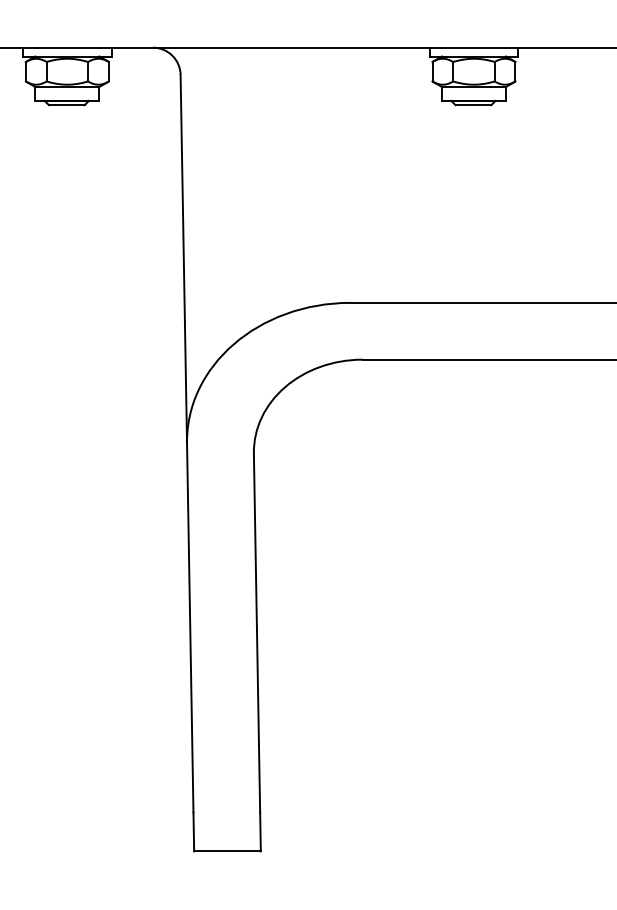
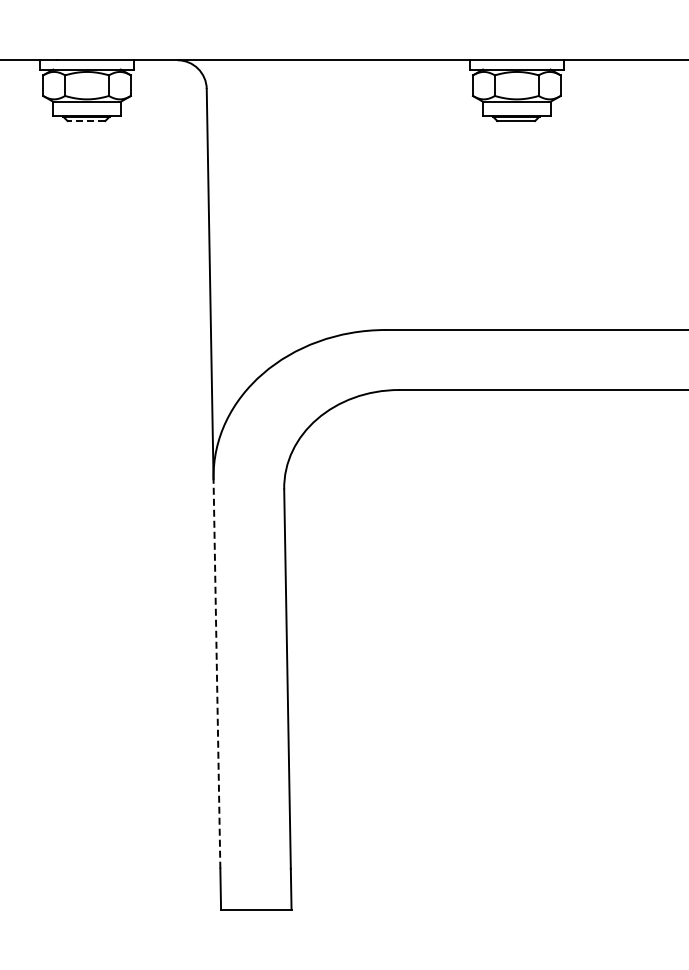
line: (66, 105) -> (86, 121), solid -> dashed
line: (189, 627) -> (216, 673), solid -> dashed

